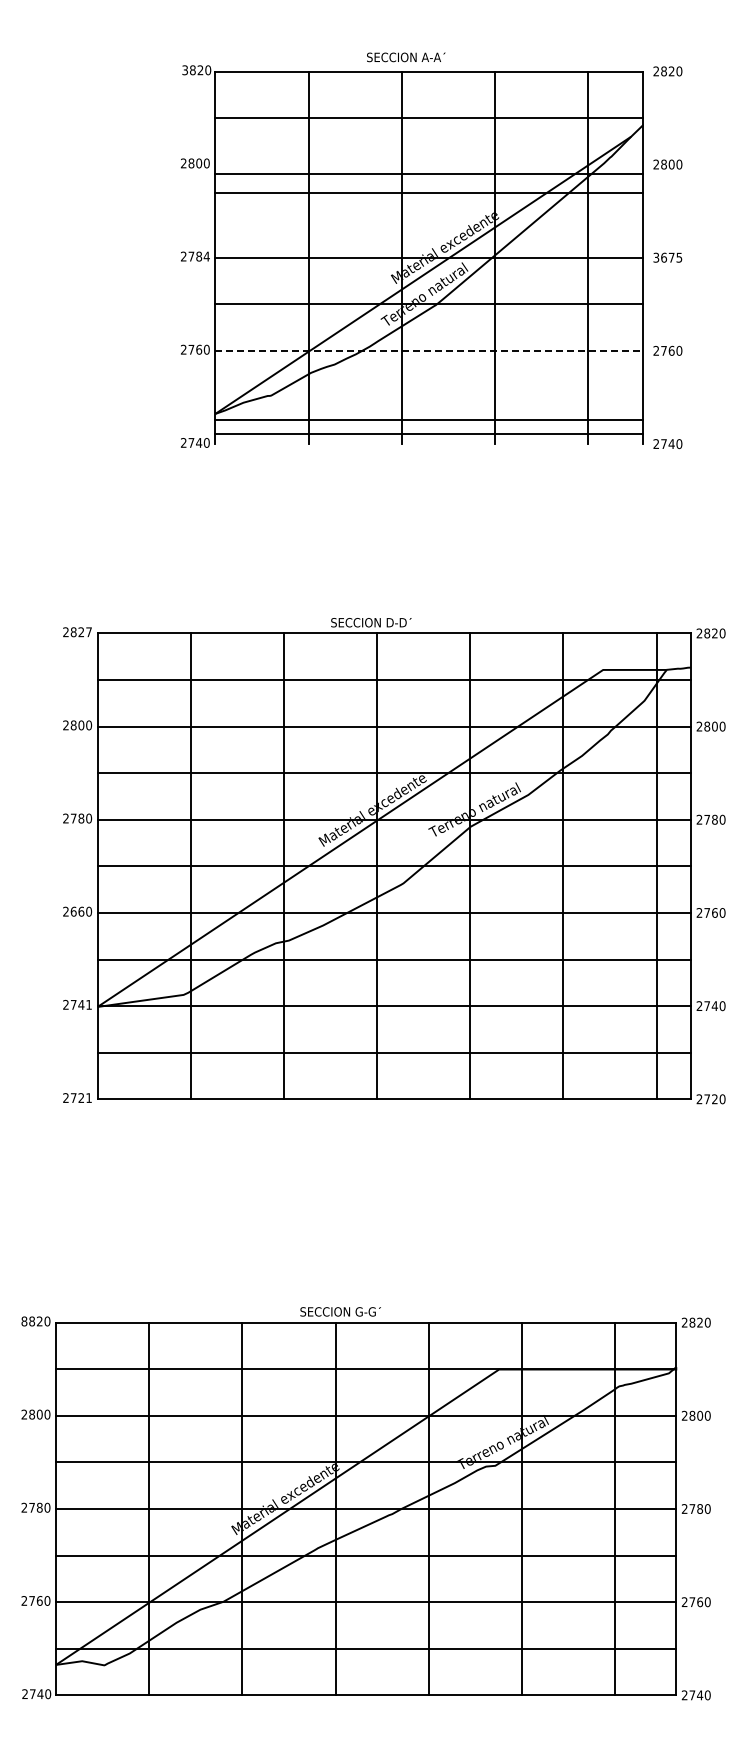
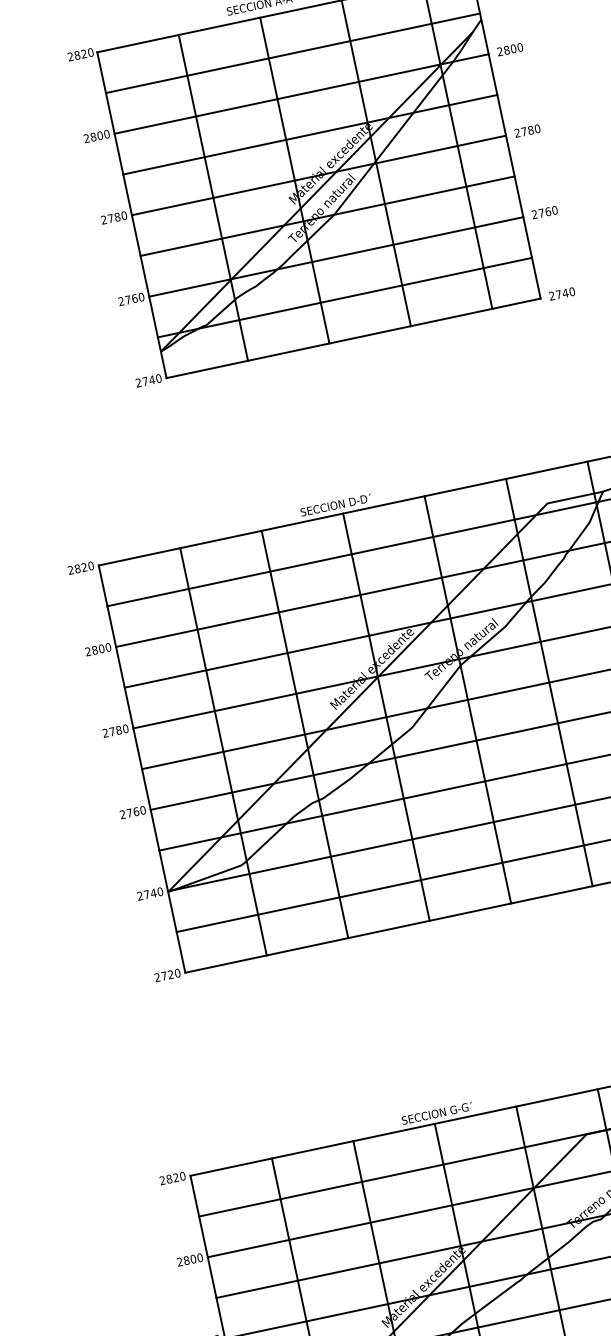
text: (184, 70) -> (70, 57), 3820 -> 2820
line: (429, 174) -> (310, 134), moved
line: (429, 192) -> (301, 93), moved
text: (206, 256) -> (123, 215), 2784 -> 2780
text: (667, 257) -> (527, 130), 3675 -> 2780
line: (429, 351) -> (336, 257), dashed -> solid
line: (429, 420) -> (353, 338), moved
line: (429, 433) -> (345, 297), moved
text: (89, 632) -> (91, 566), 2827 -> 2820
text: (73, 911) -> (129, 813), 2660 -> 2760
text: (89, 1004) -> (160, 891), 2741 -> 2740
text: (89, 1098) -> (178, 973), 2721 -> 2720
text: (24, 1321) -> (162, 1180), 8820 -> 2820

